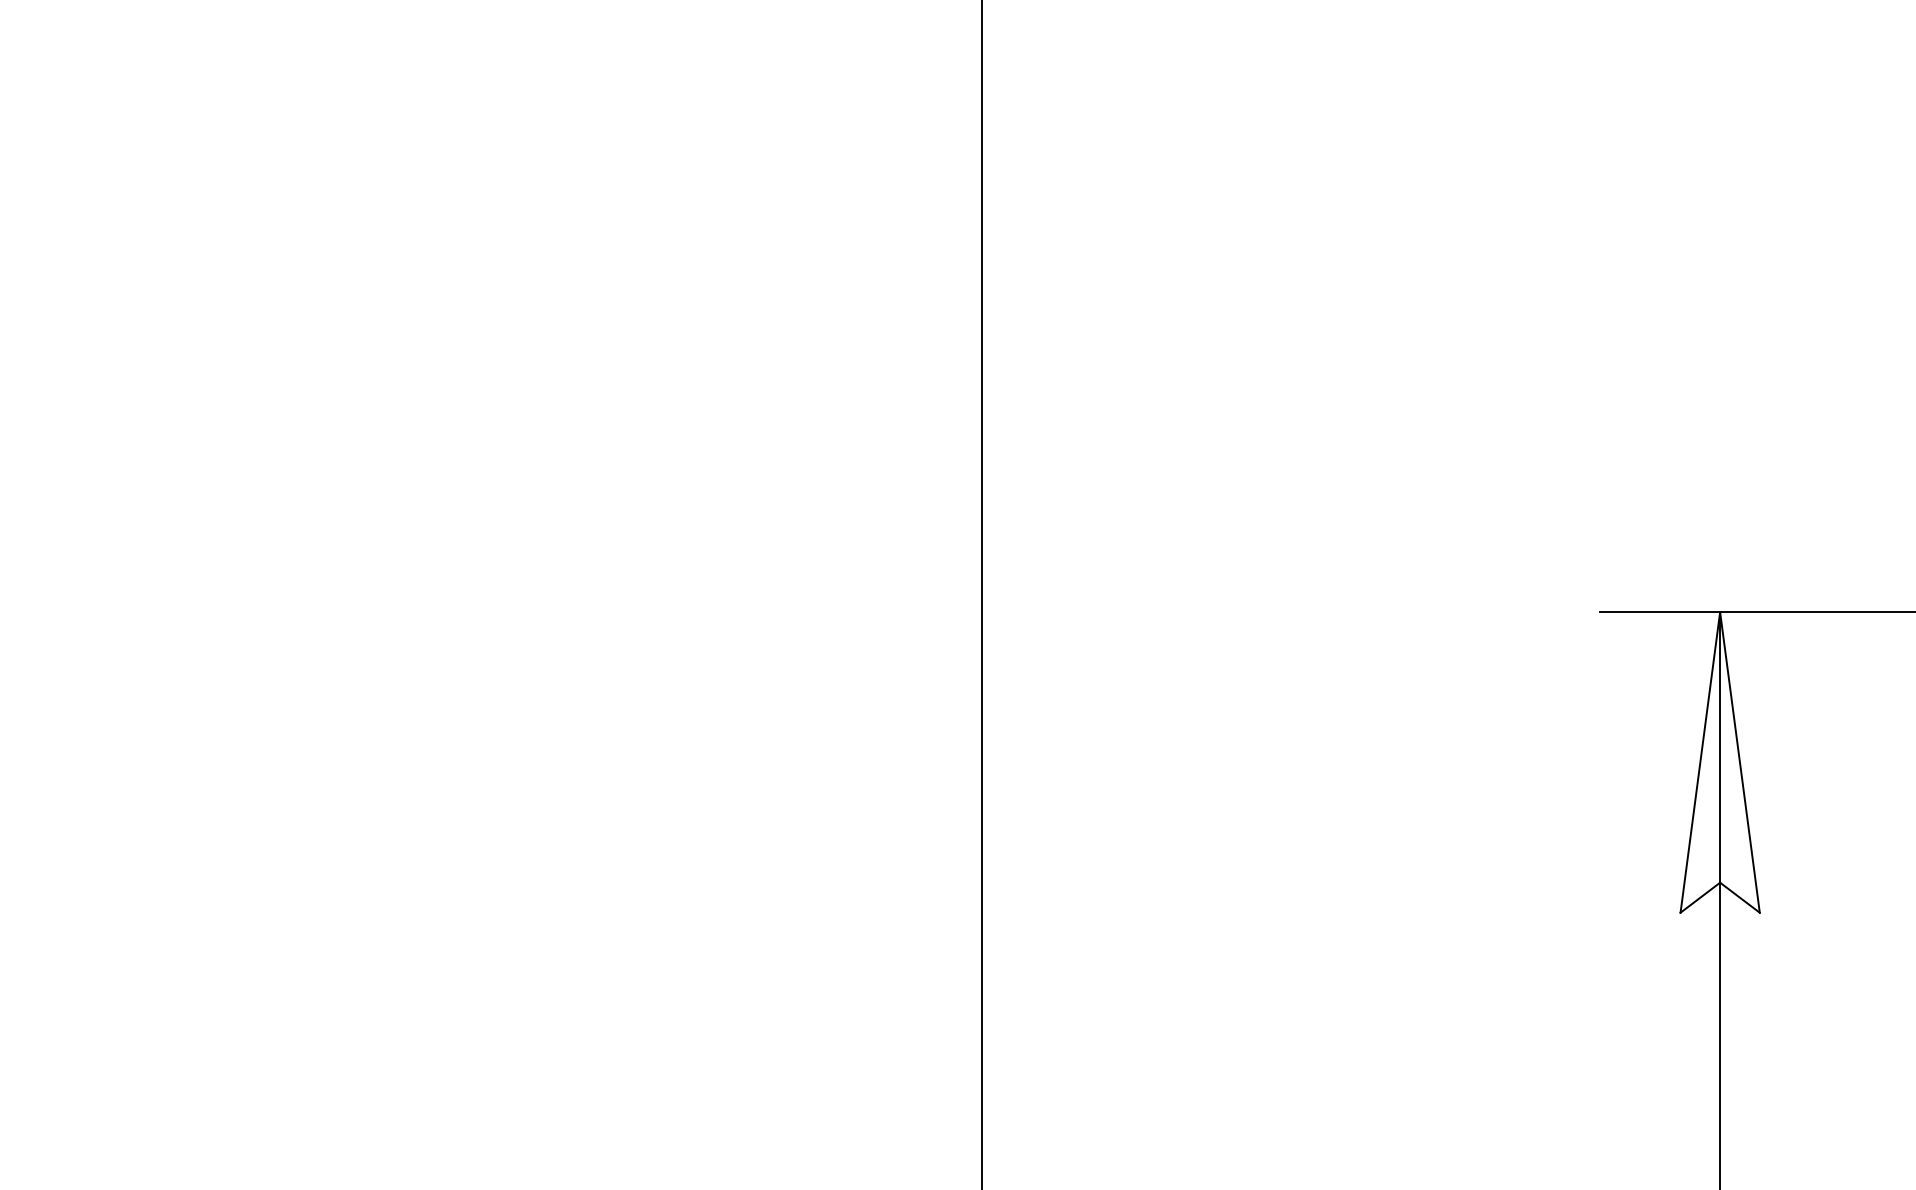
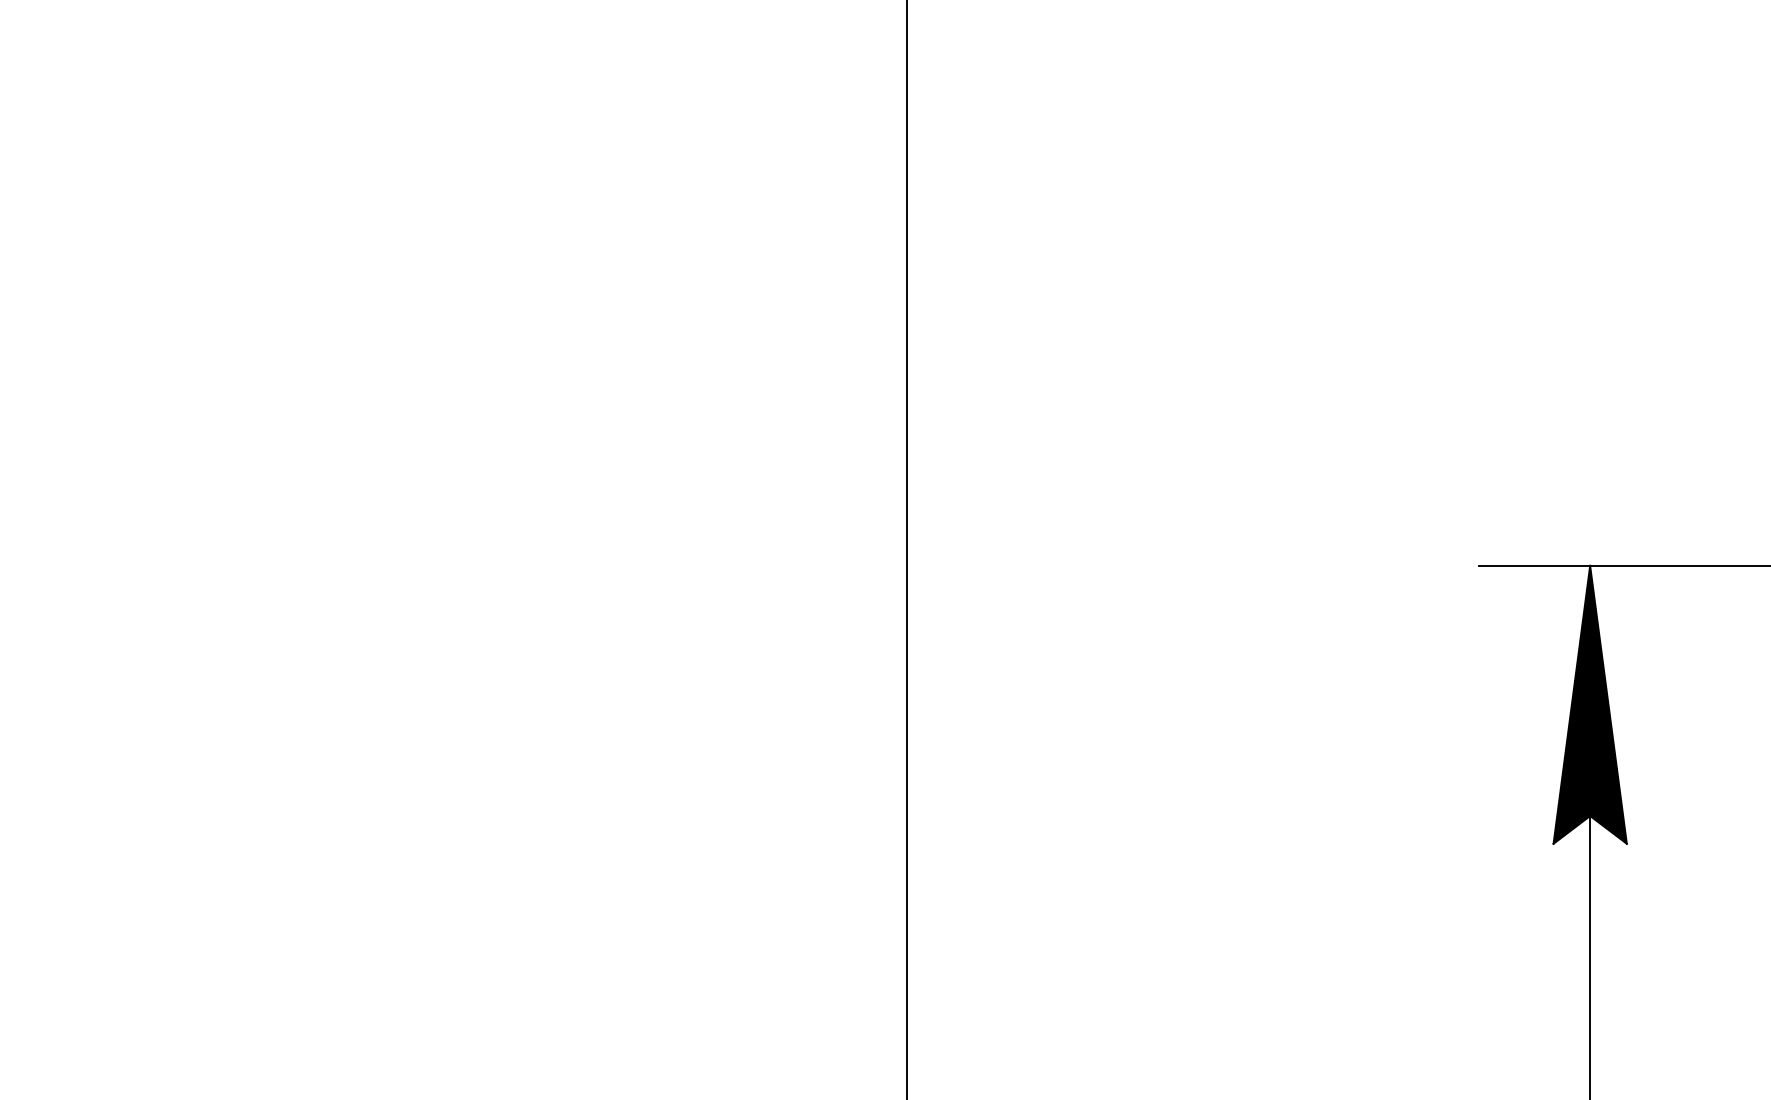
fill: (1719, 762) -> (1589, 704), added

